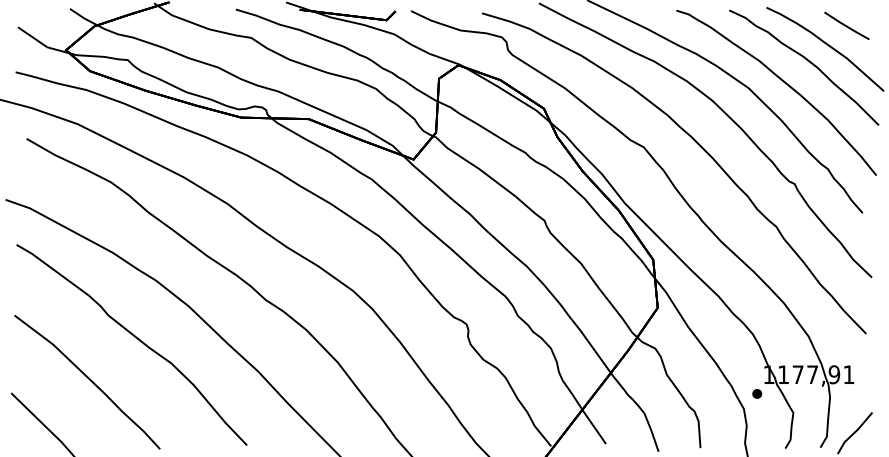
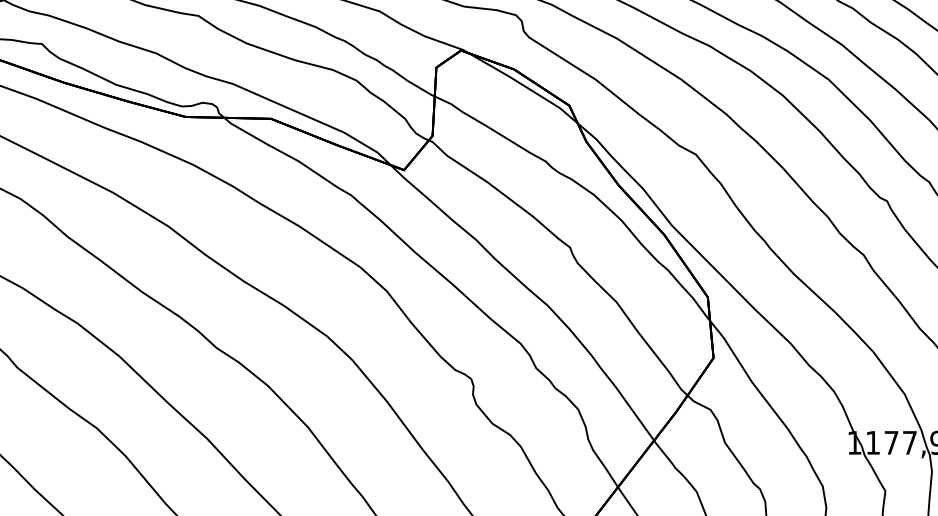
part: (757, 393) -> (839, 466), removed

